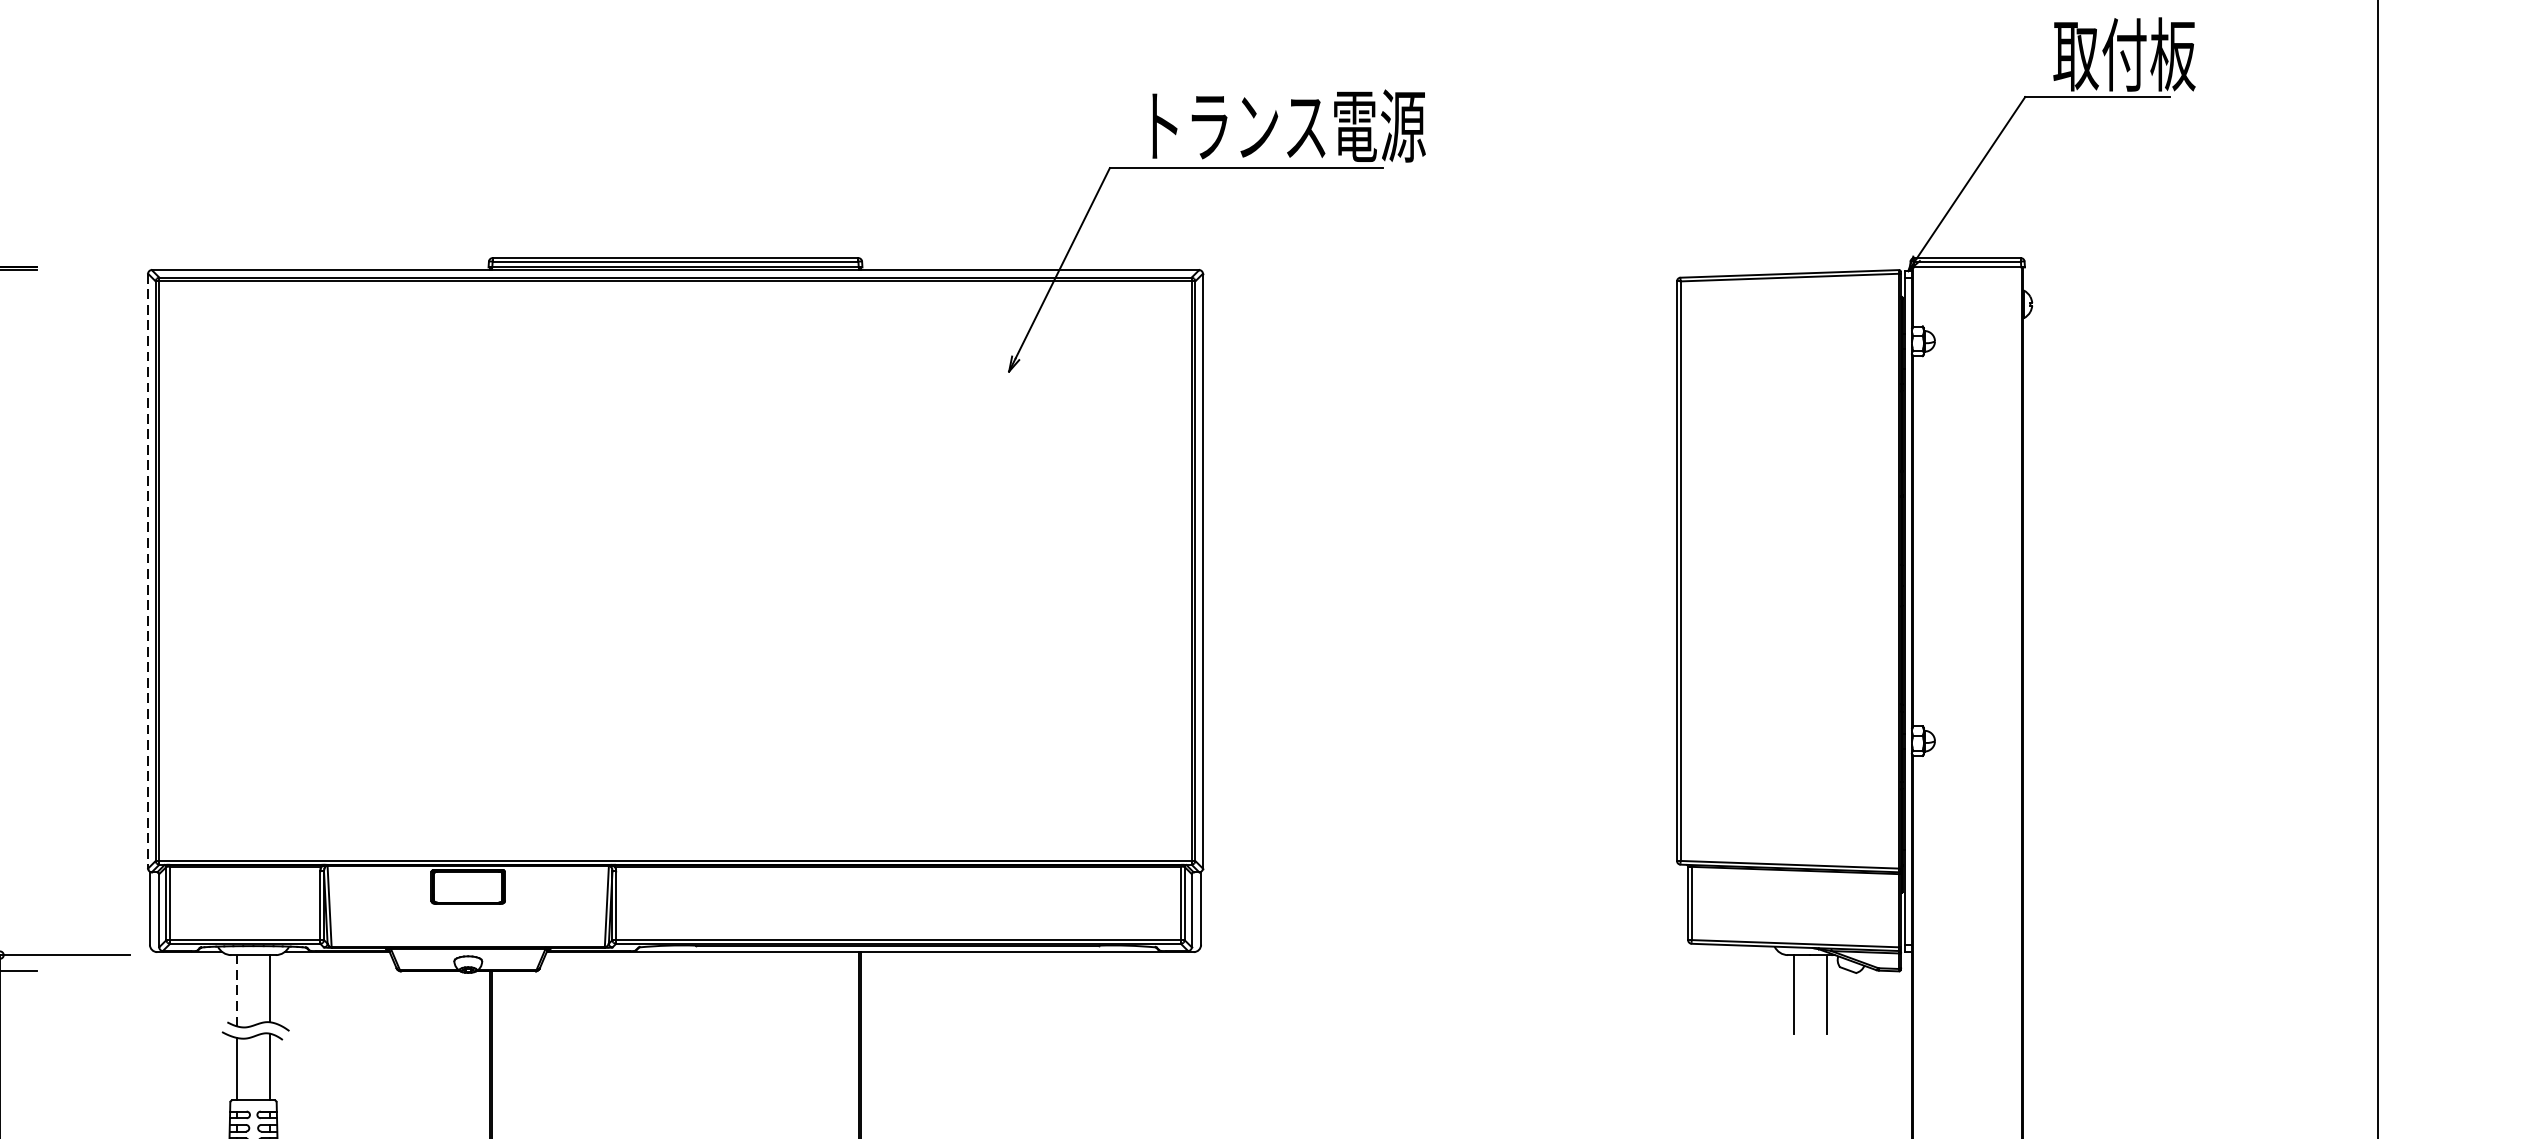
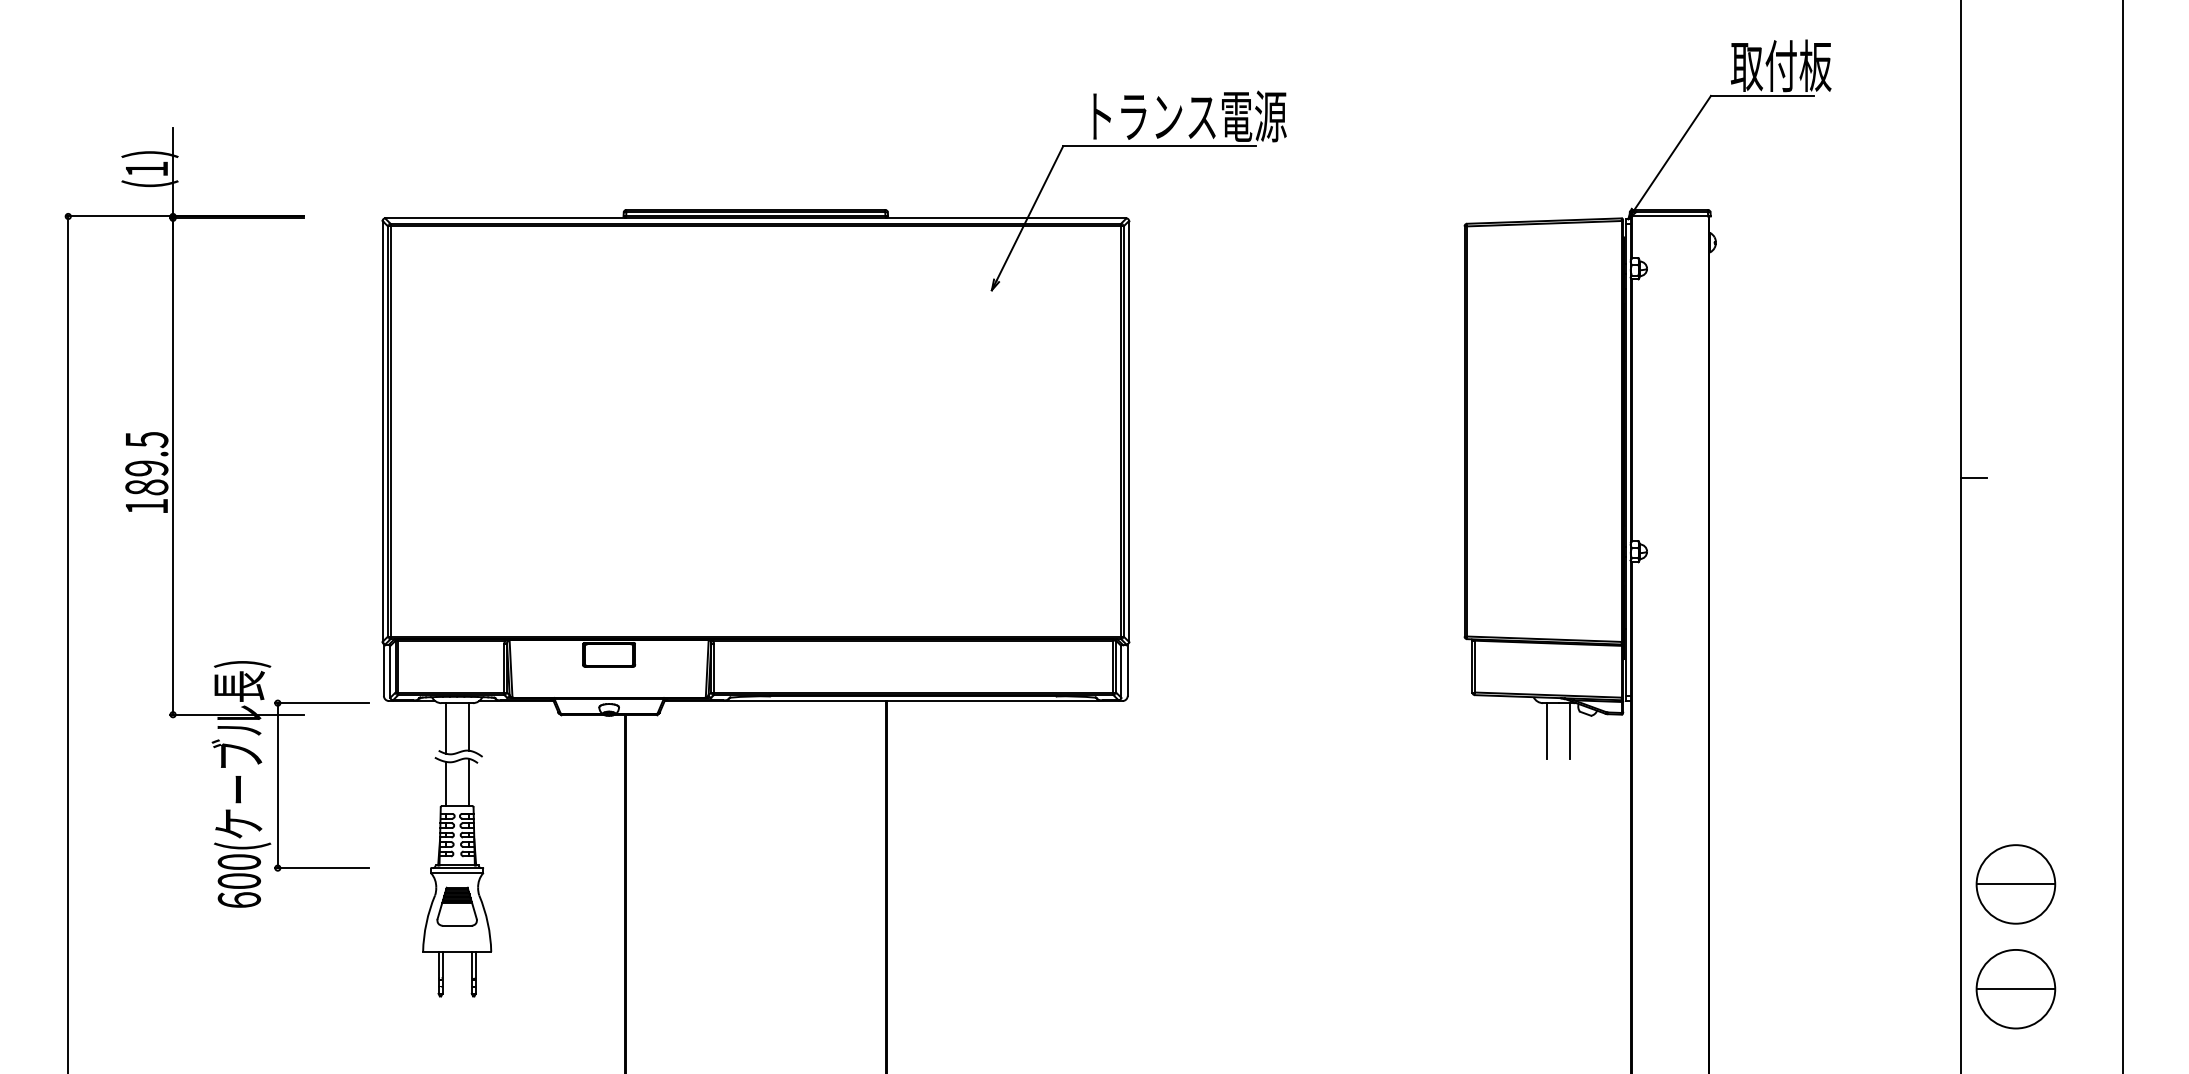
line: (147, 571) -> (382, 431), dashed -> solid
line: (2396, 637) -> (1973, 478), added
line: (236, 989) -> (445, 727), dashed -> solid

